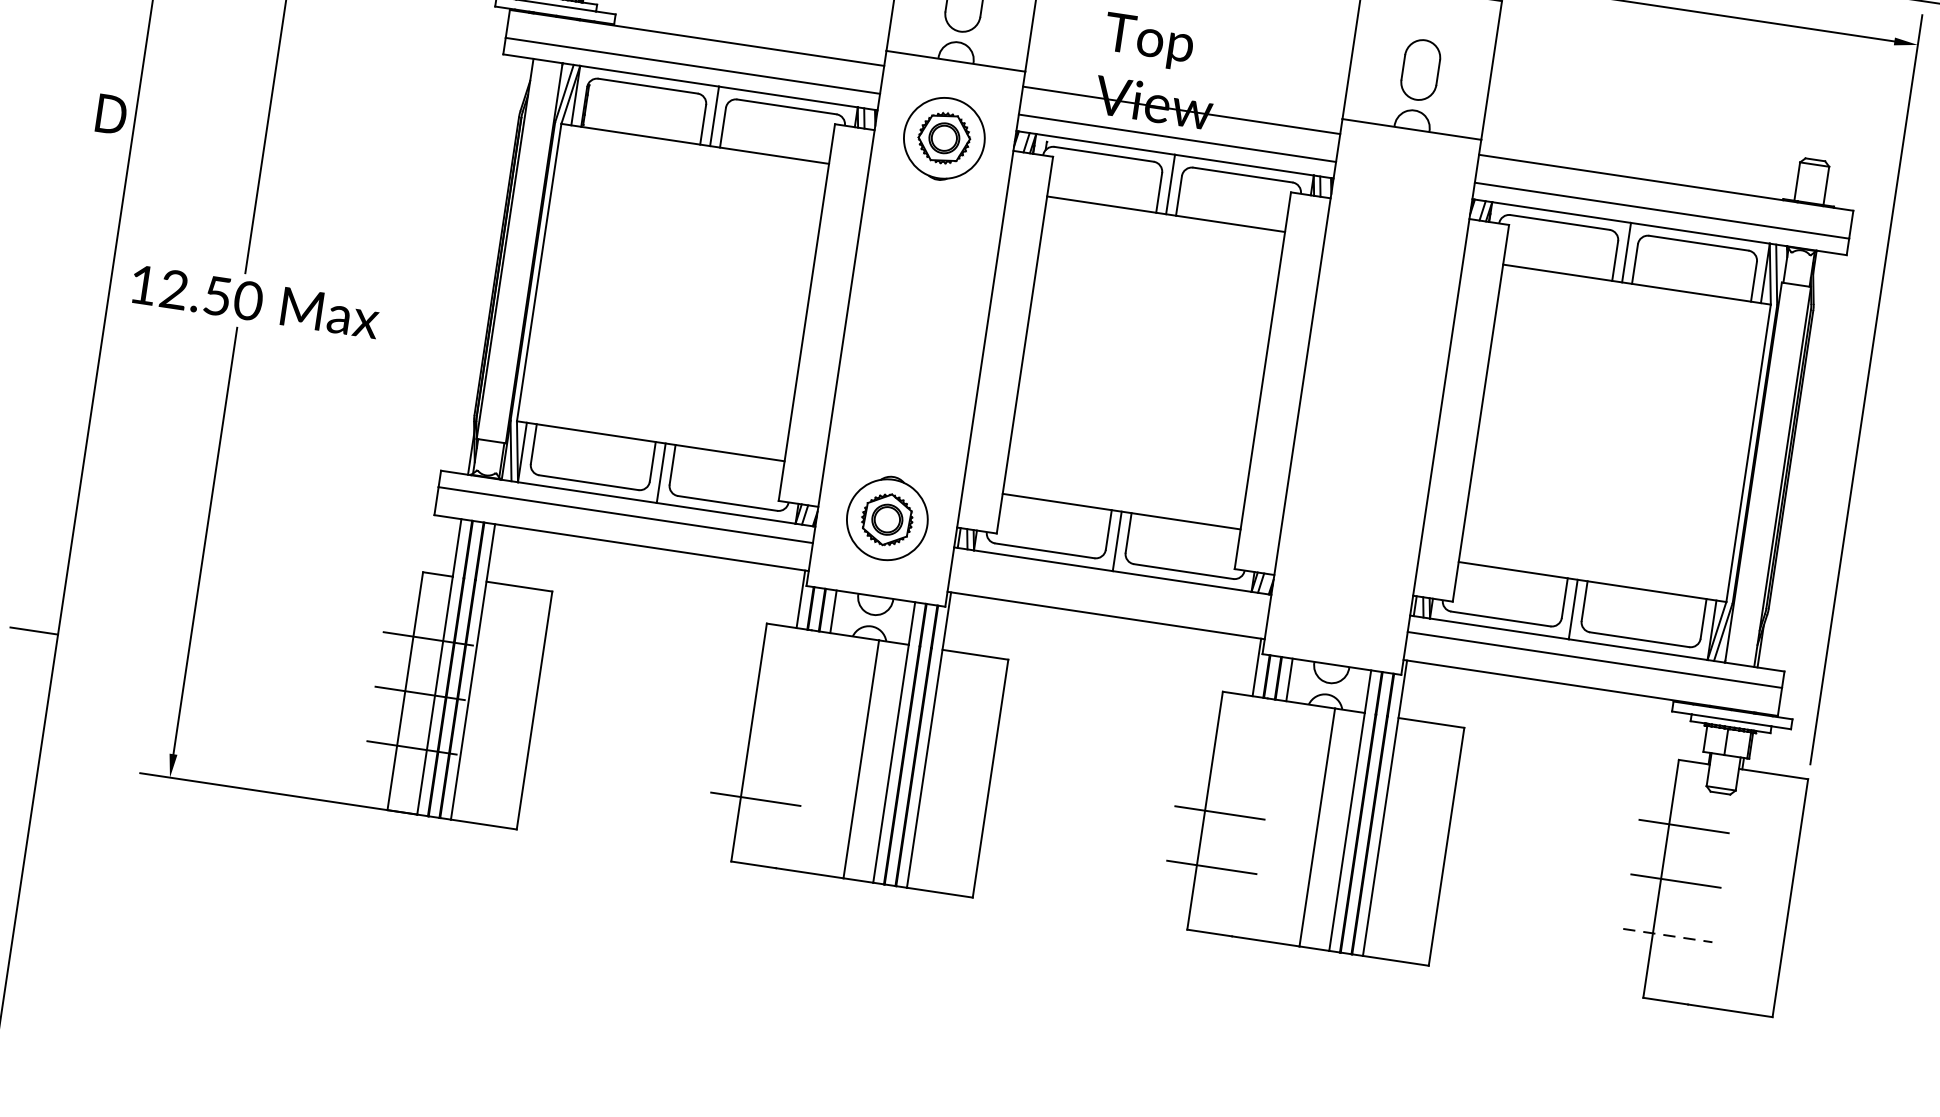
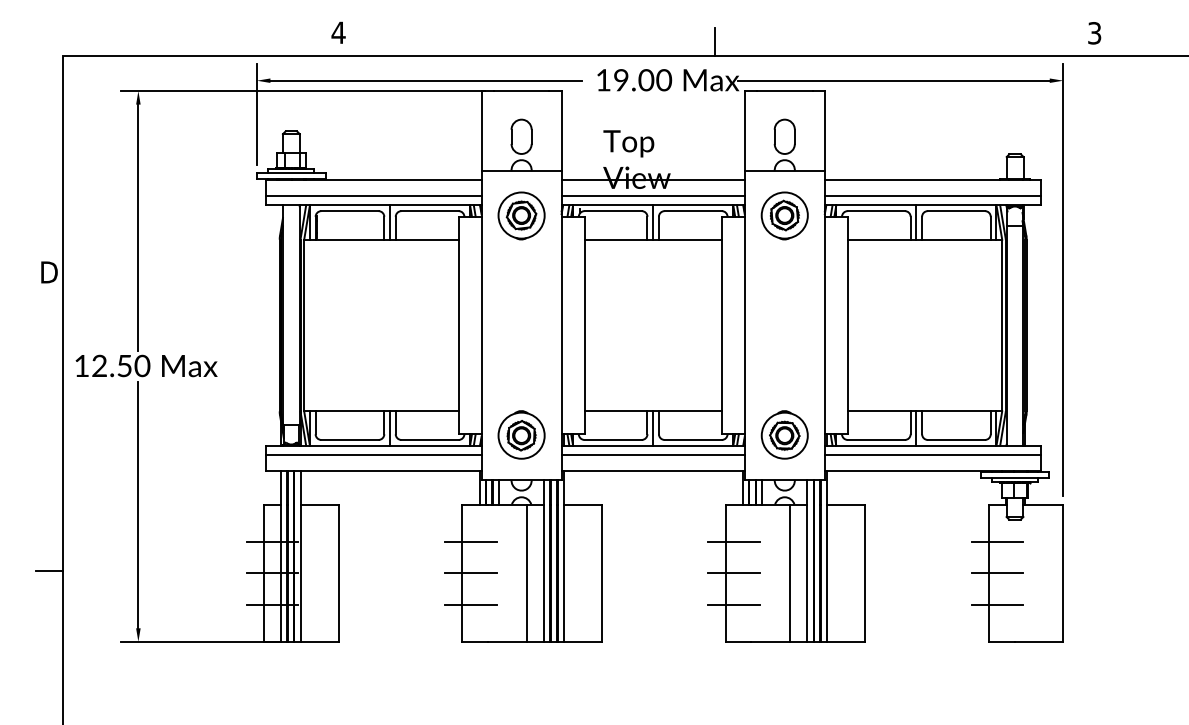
part: (1399, 206) -> (784, 215), added
part: (1343, 585) -> (784, 434), added
line: (1109, 587) -> (652, 455), added
line: (771, 689) -> (470, 541), added
line: (763, 745) -> (470, 573), added
line: (1227, 757) -> (733, 541), added
line: (1668, 935) -> (997, 604), dashed -> solid

